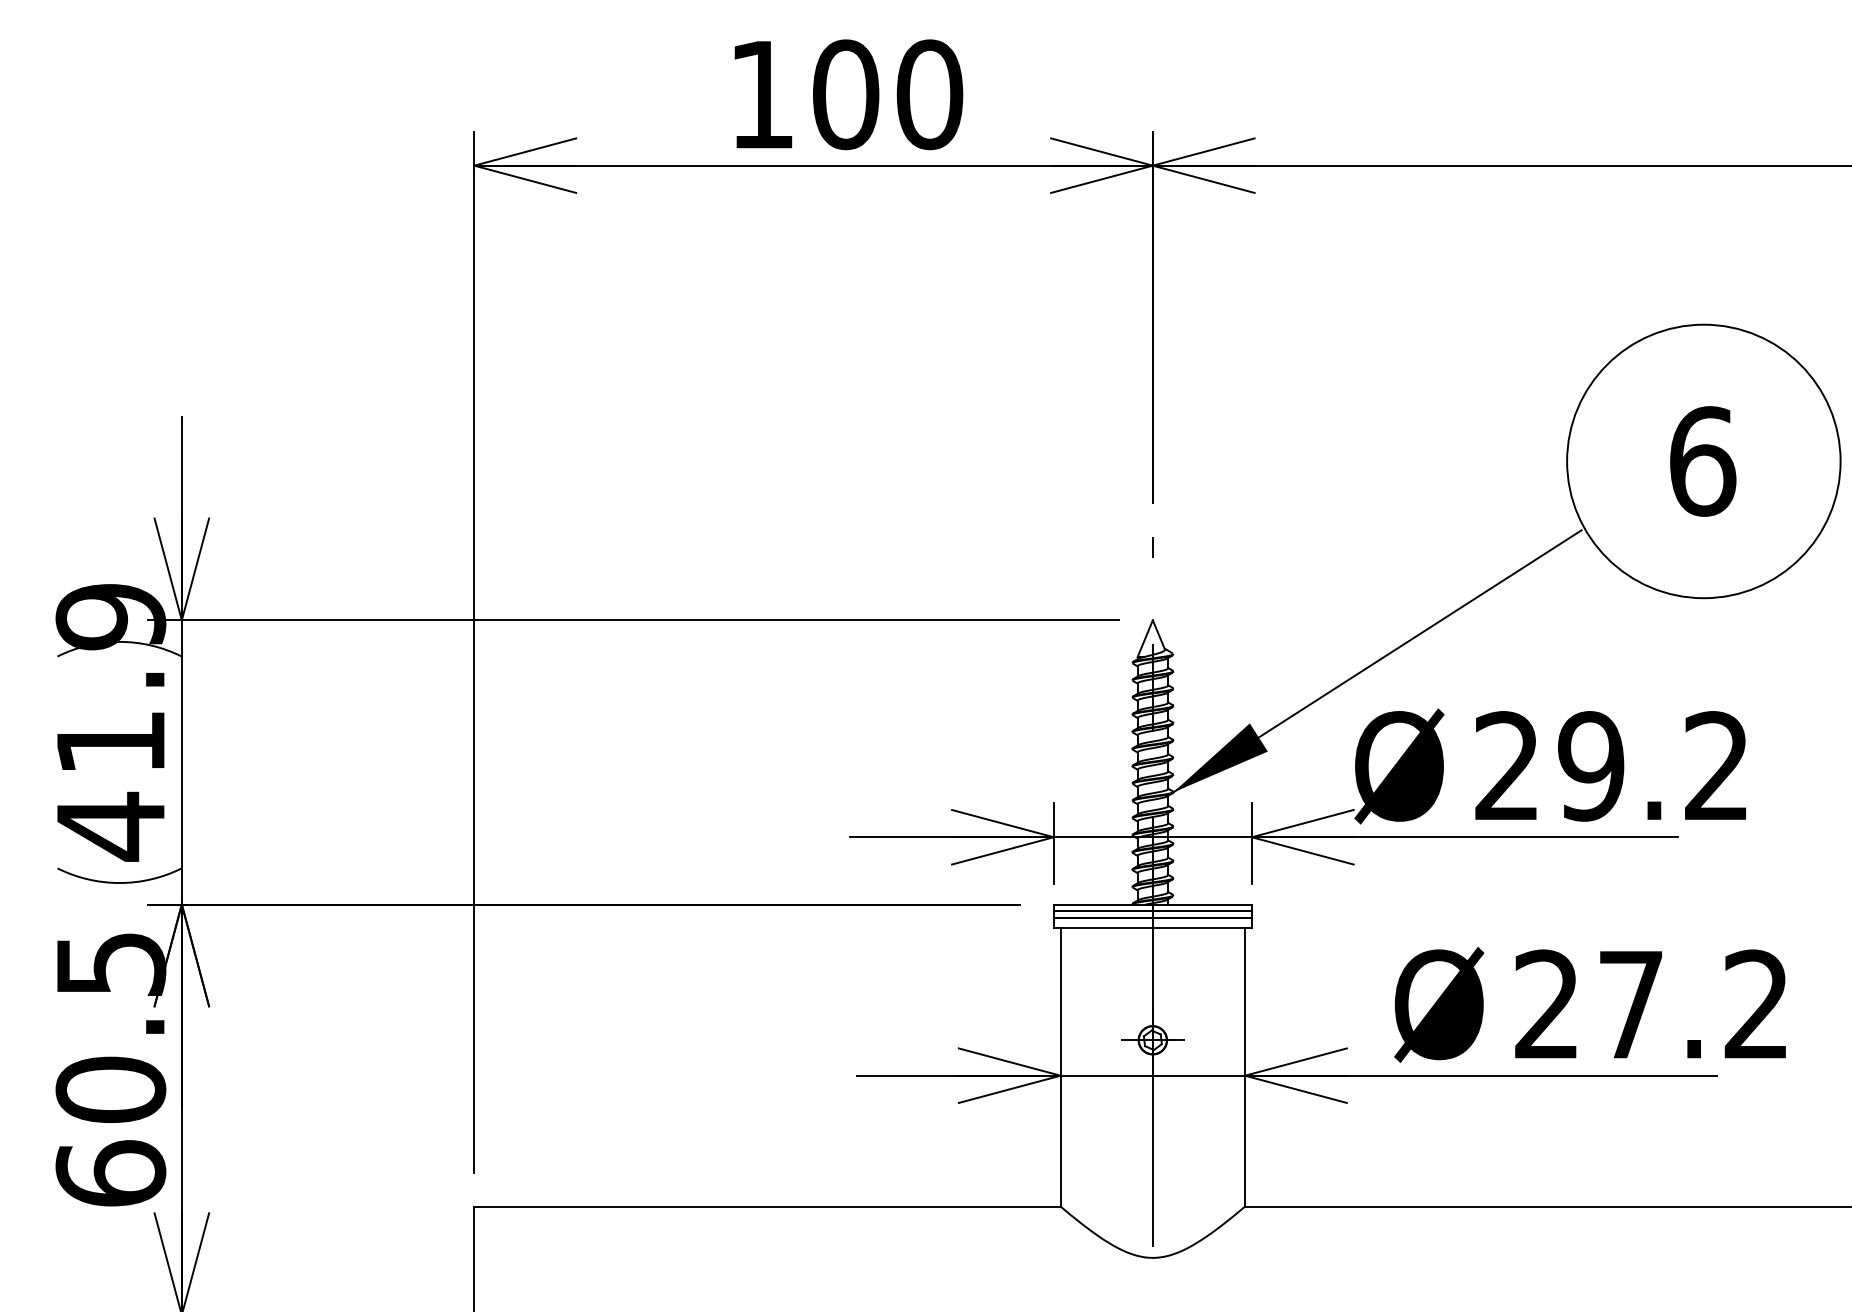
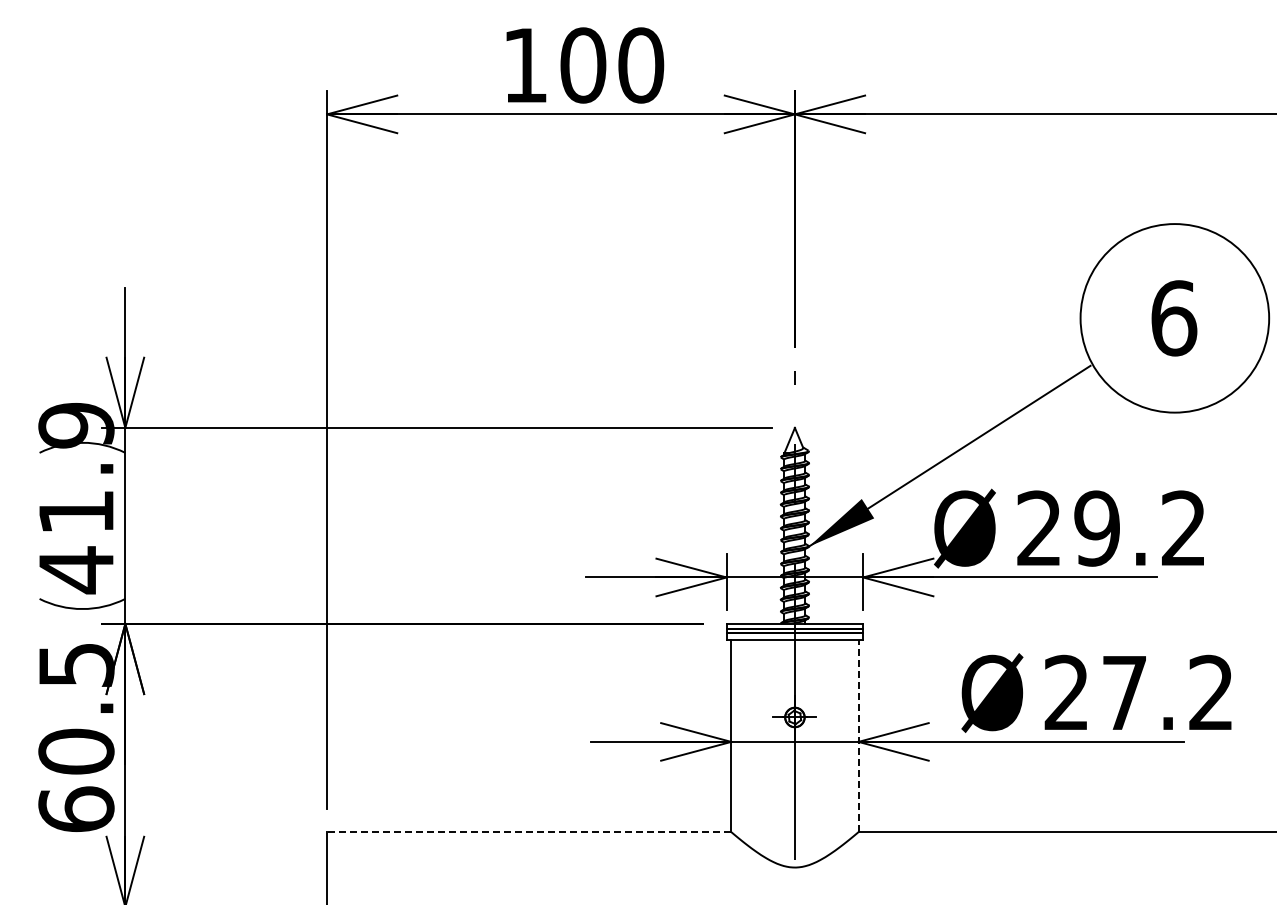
line: (1245, 1067) -> (858, 736), solid -> dashed
line: (766, 1207) -> (528, 832), solid -> dashed

